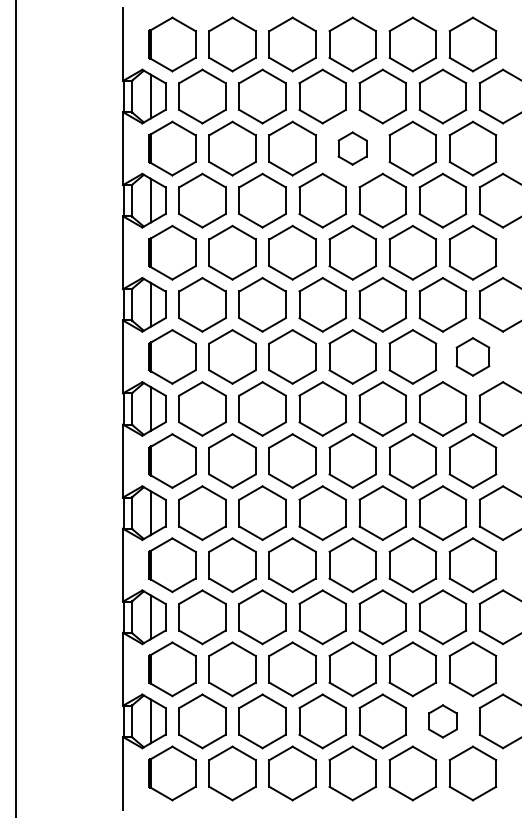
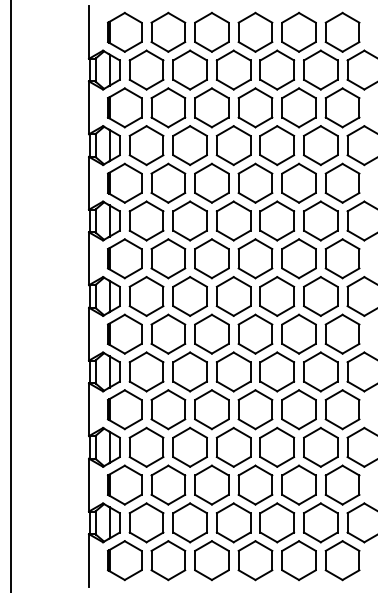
part: (352, 148) -> (255, 107), size x1.67
part: (472, 356) -> (342, 258), size x1.43
part: (442, 721) -> (320, 522), size x1.67

